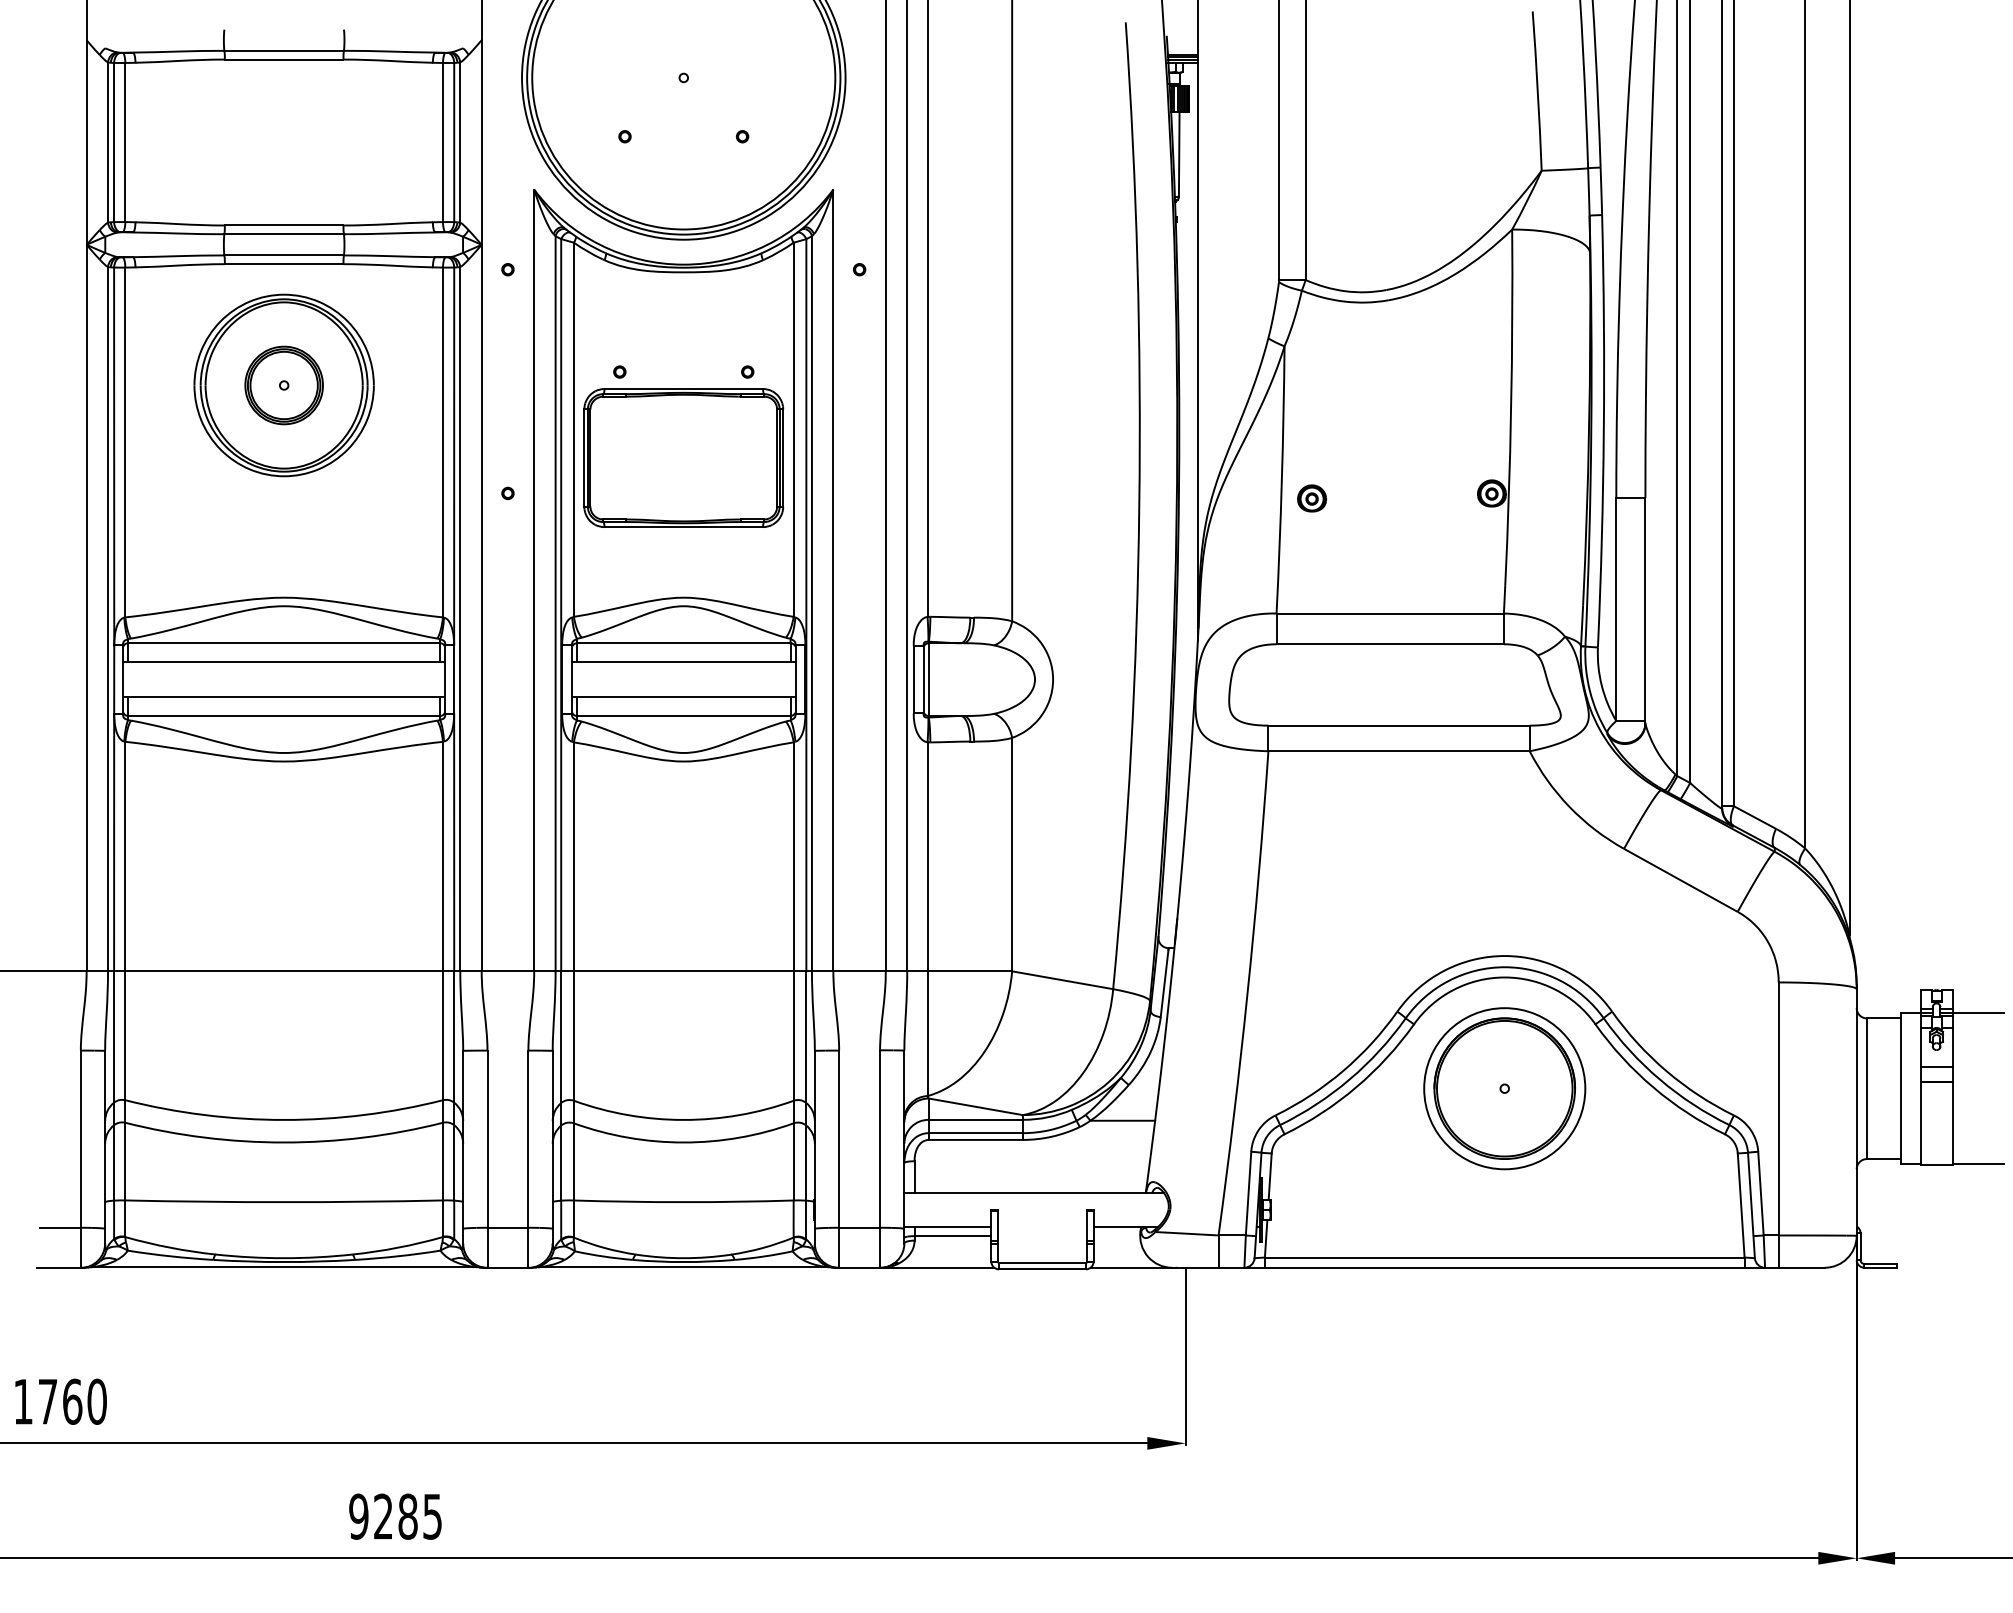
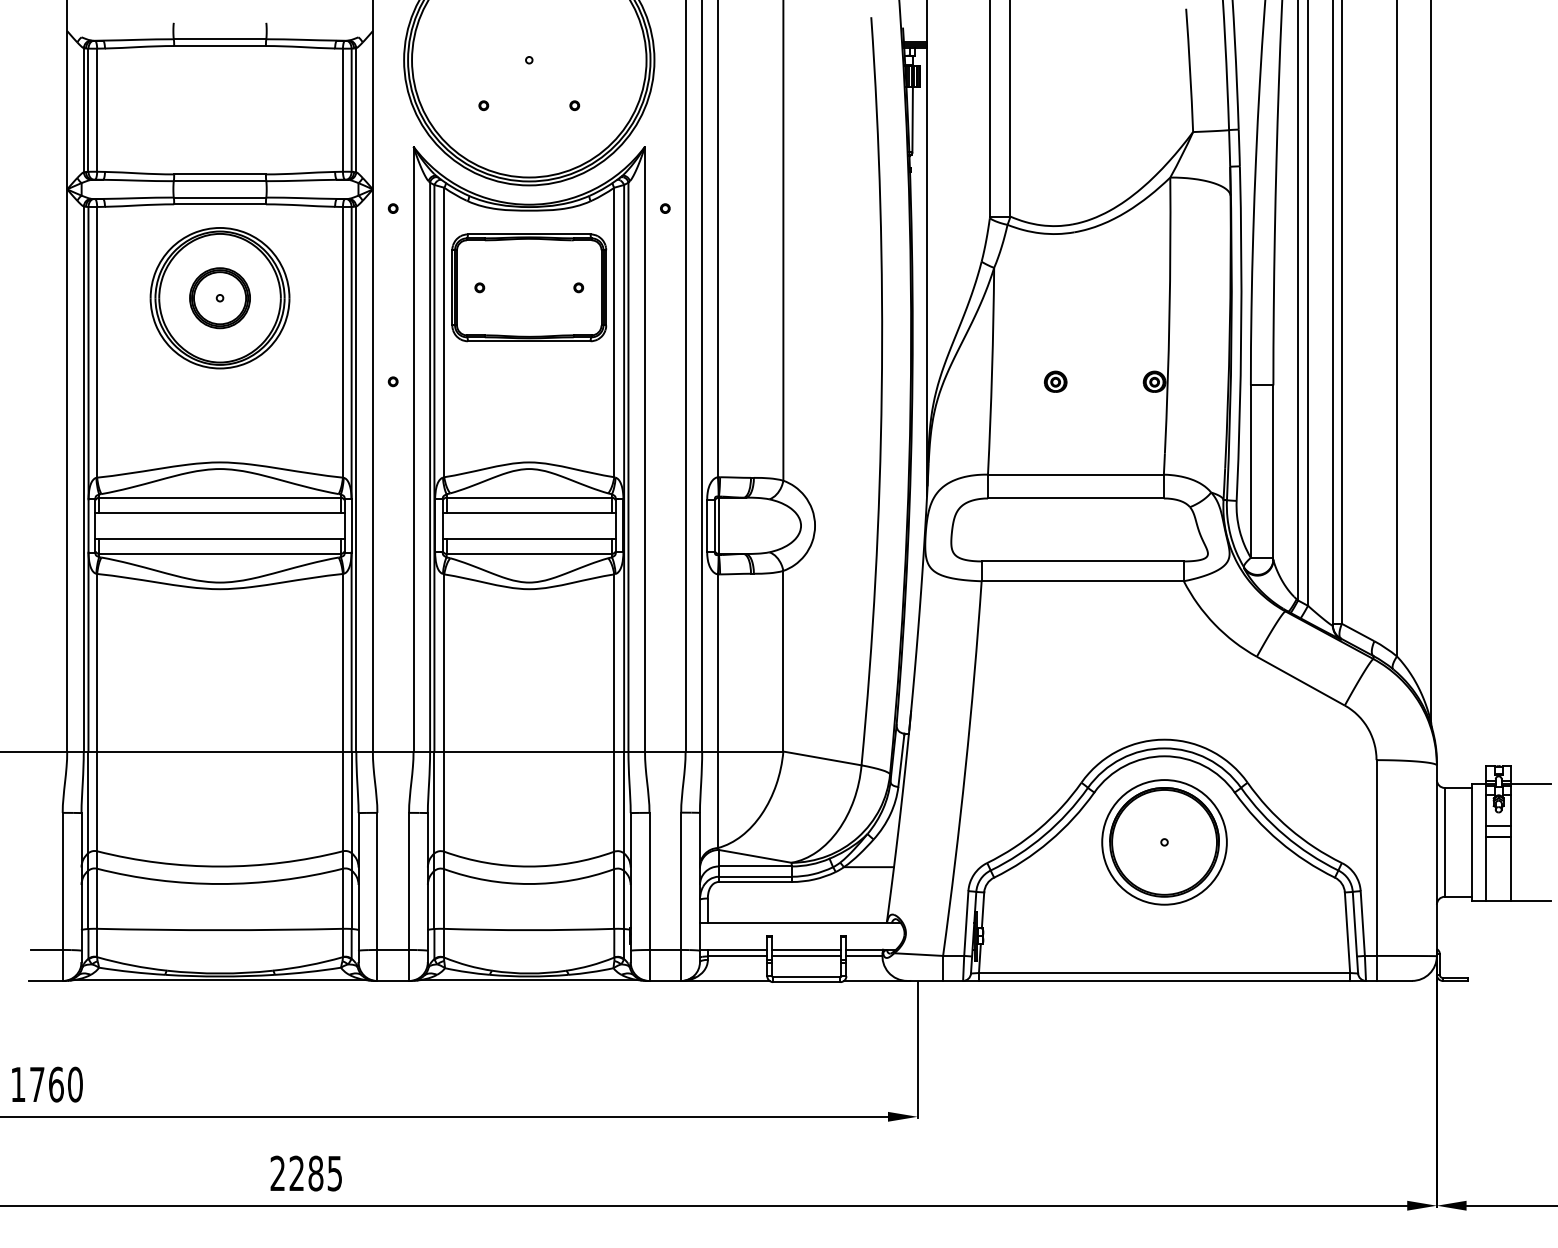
part: (683, 457) -> (529, 287), moved
part: (1312, 498) -> (1056, 381), moved
line: (1042, 1227) -> (806, 949), added
line: (1042, 1236) -> (806, 956), added
line: (1116, 1236) -> (864, 956), added
text: (358, 1516) -> (277, 1173), 9285 -> 2285

